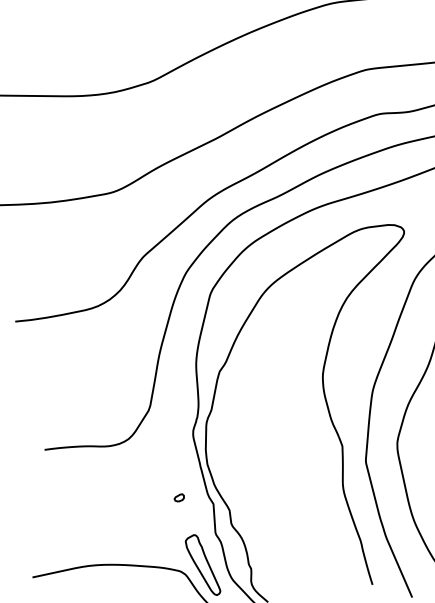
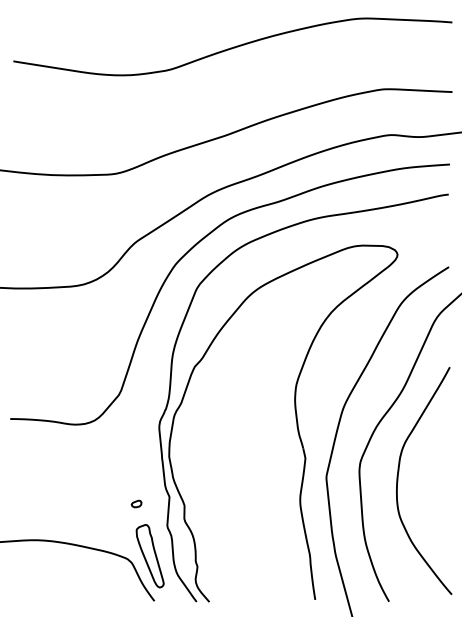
part: (179, 497) -> (136, 503), moved

